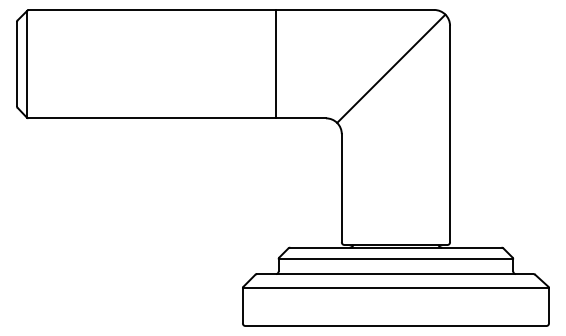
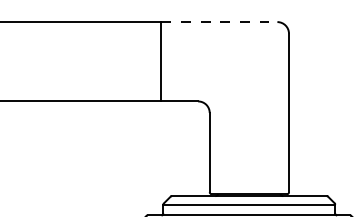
line: (355, 9) -> (219, 21), solid -> dashed
line: (391, 68) -> (246, 64), removed

